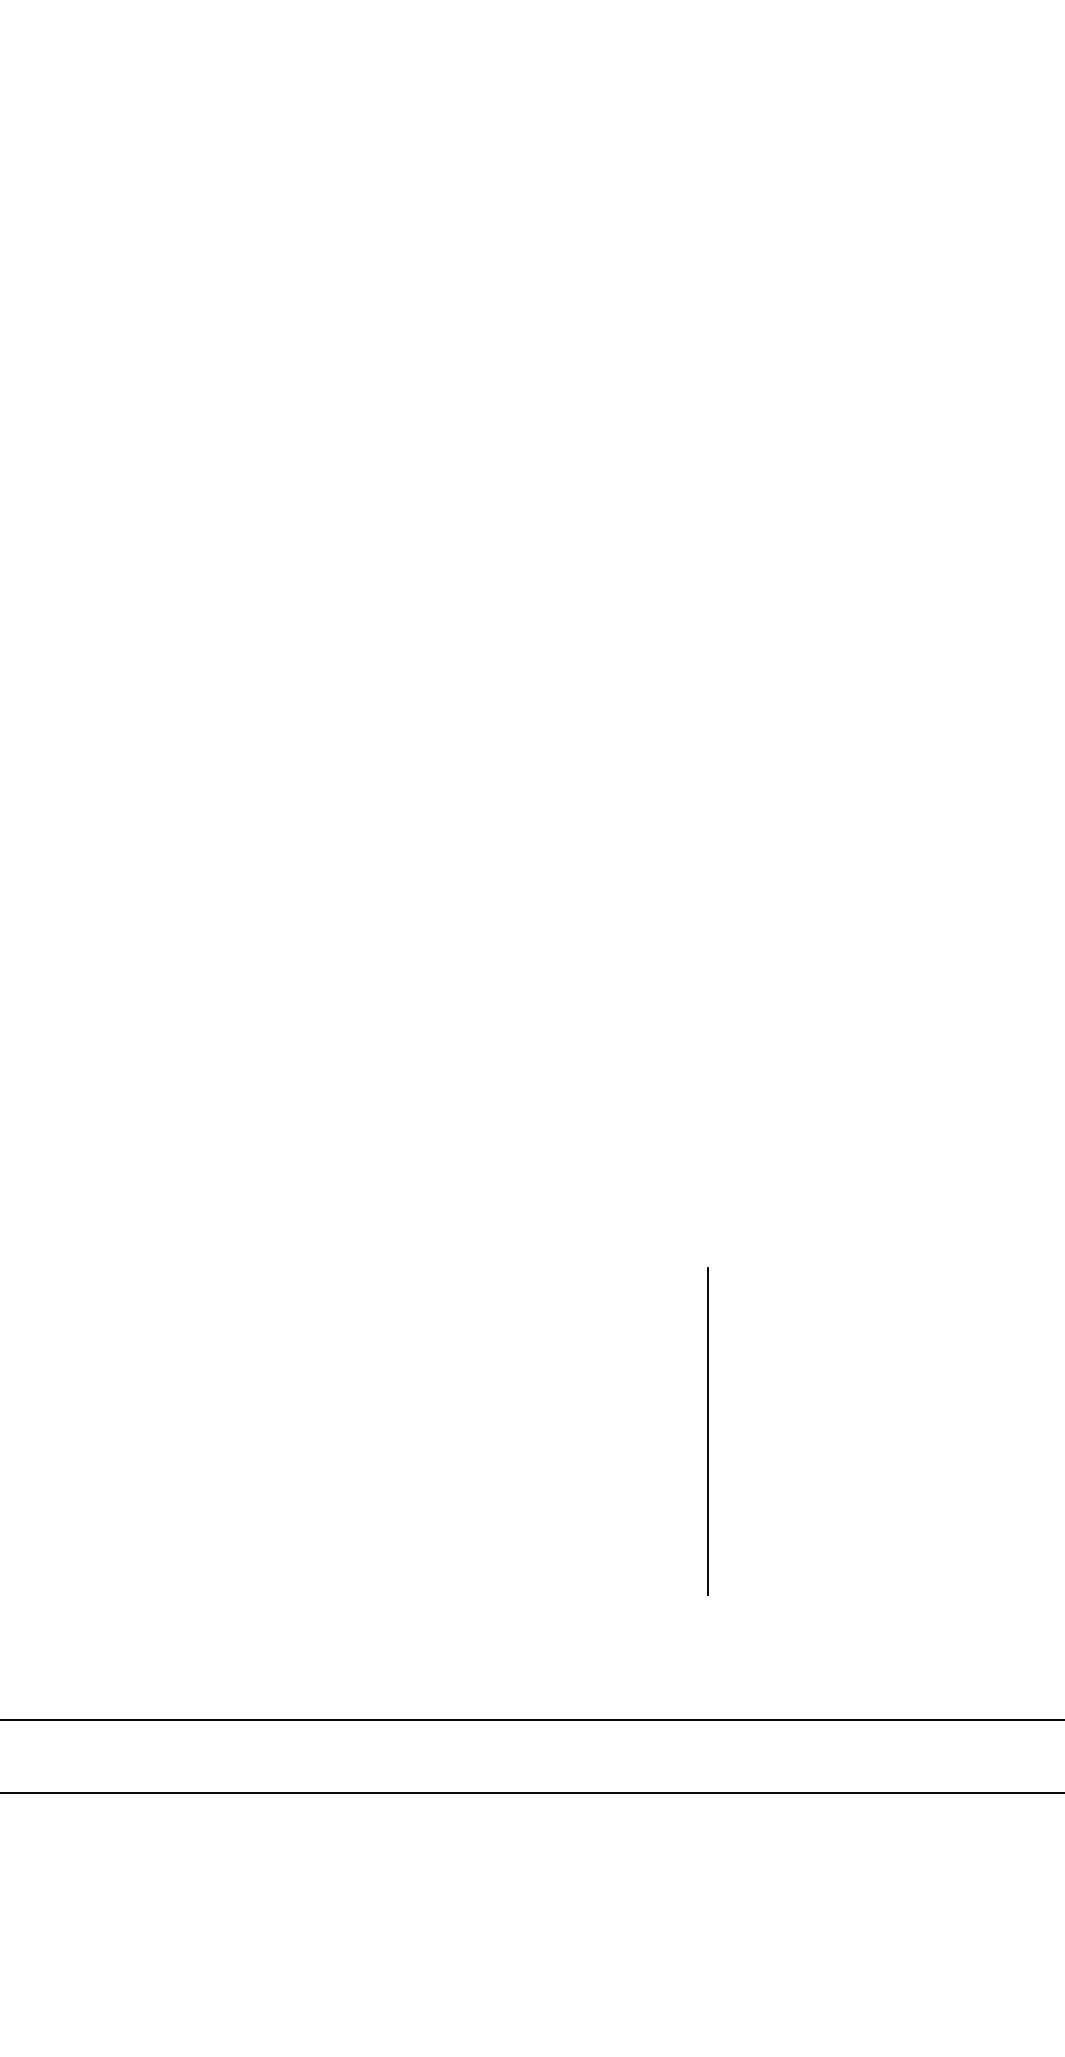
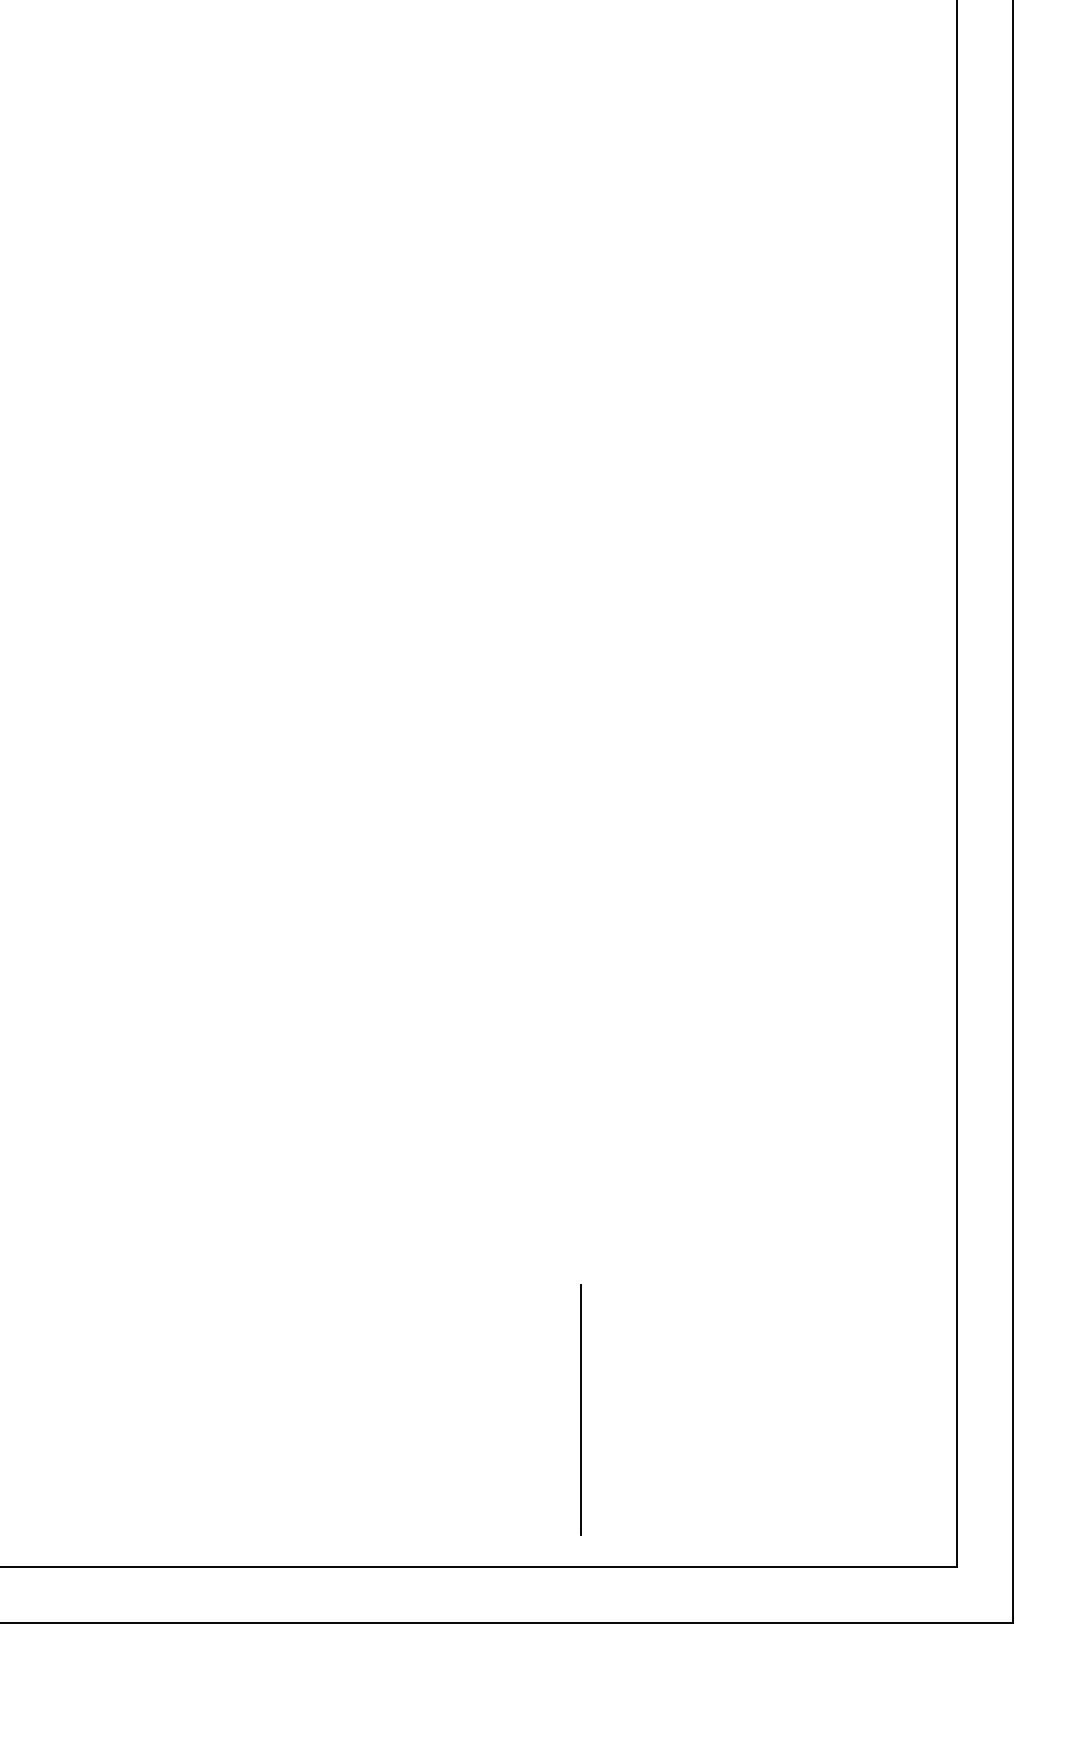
line: (707, 1431) -> (580, 1409), moved

